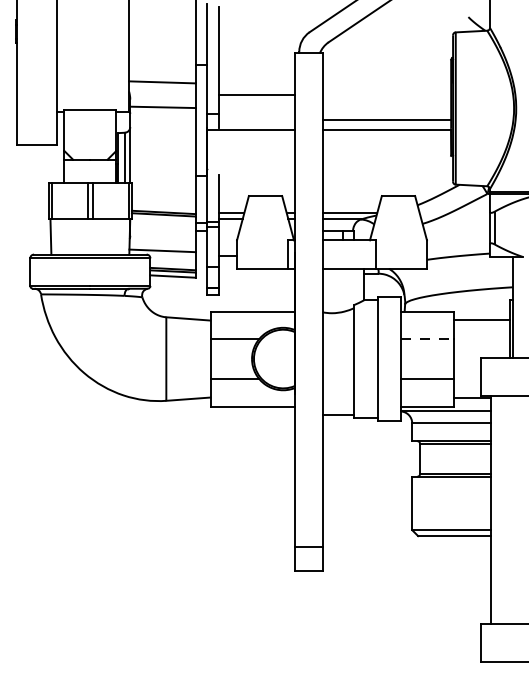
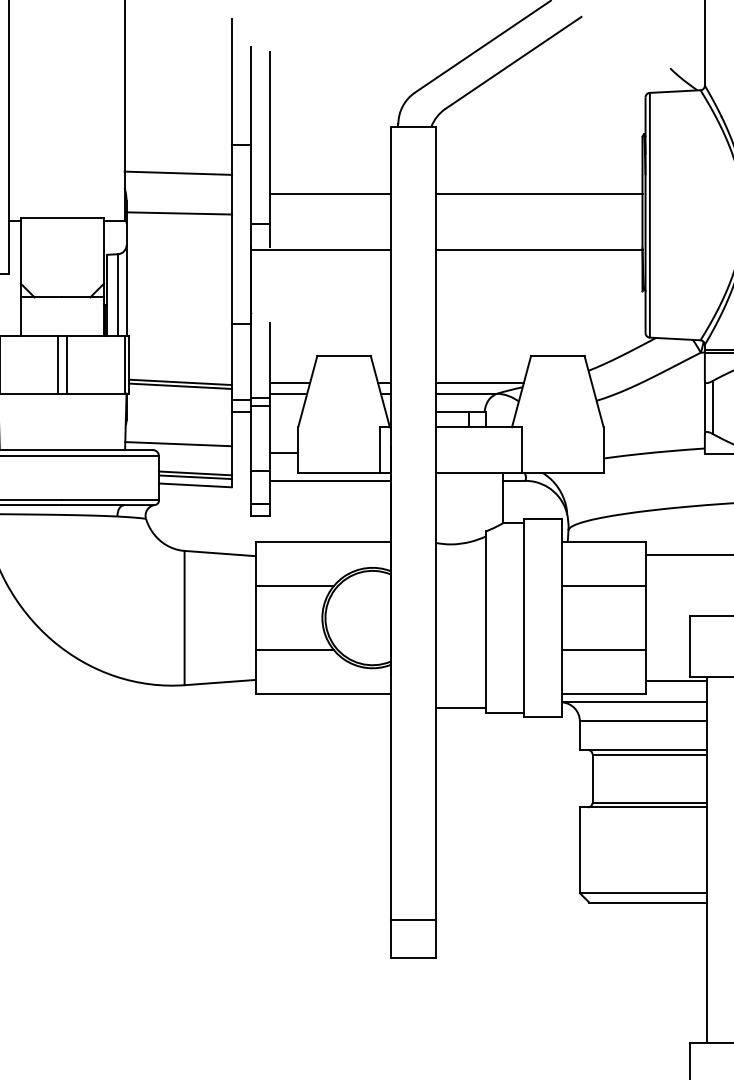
line: (386, 120) -> (538, 194), moved
line: (256, 273) -> (329, 480), added
line: (427, 339) -> (604, 586), dashed -> solid

